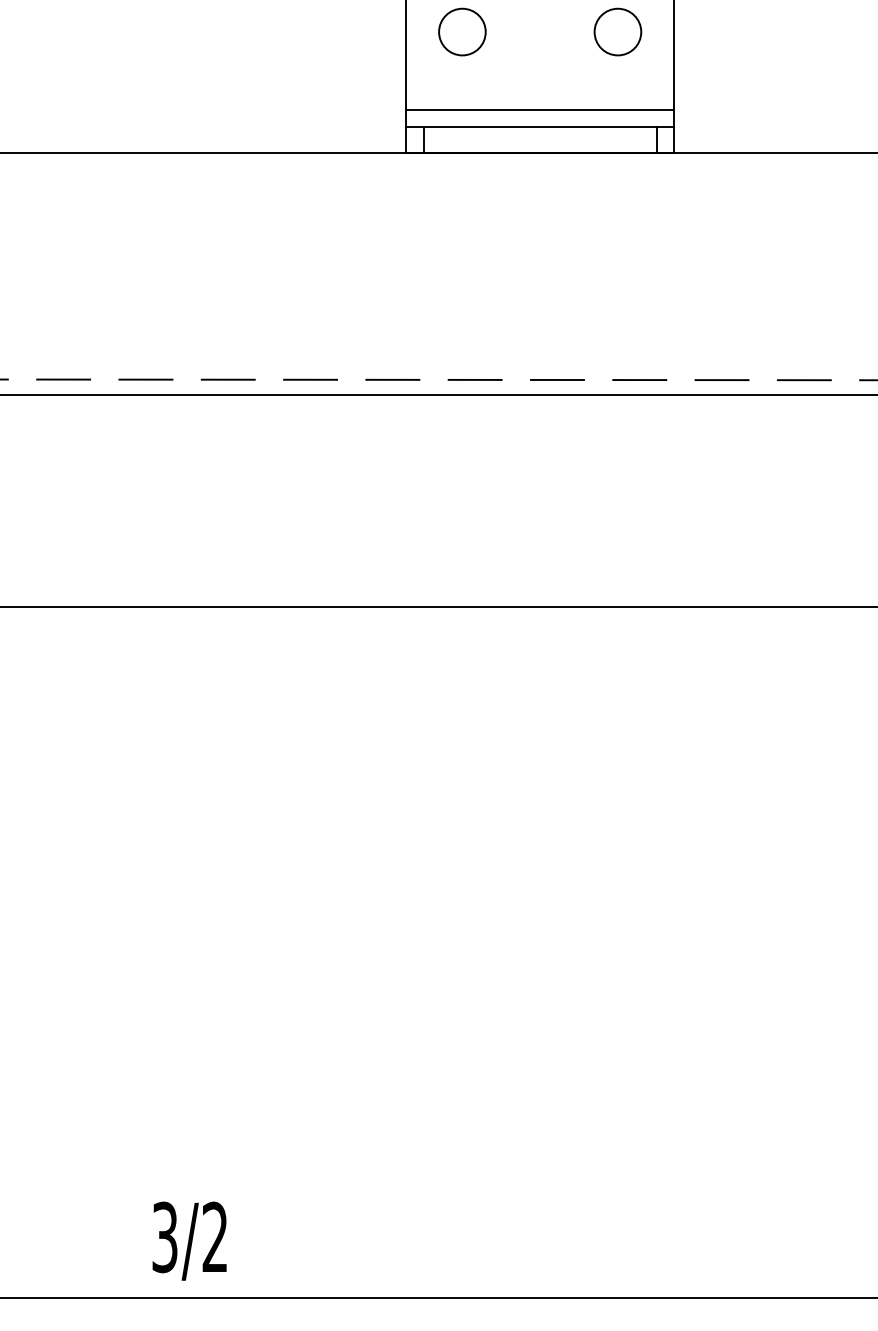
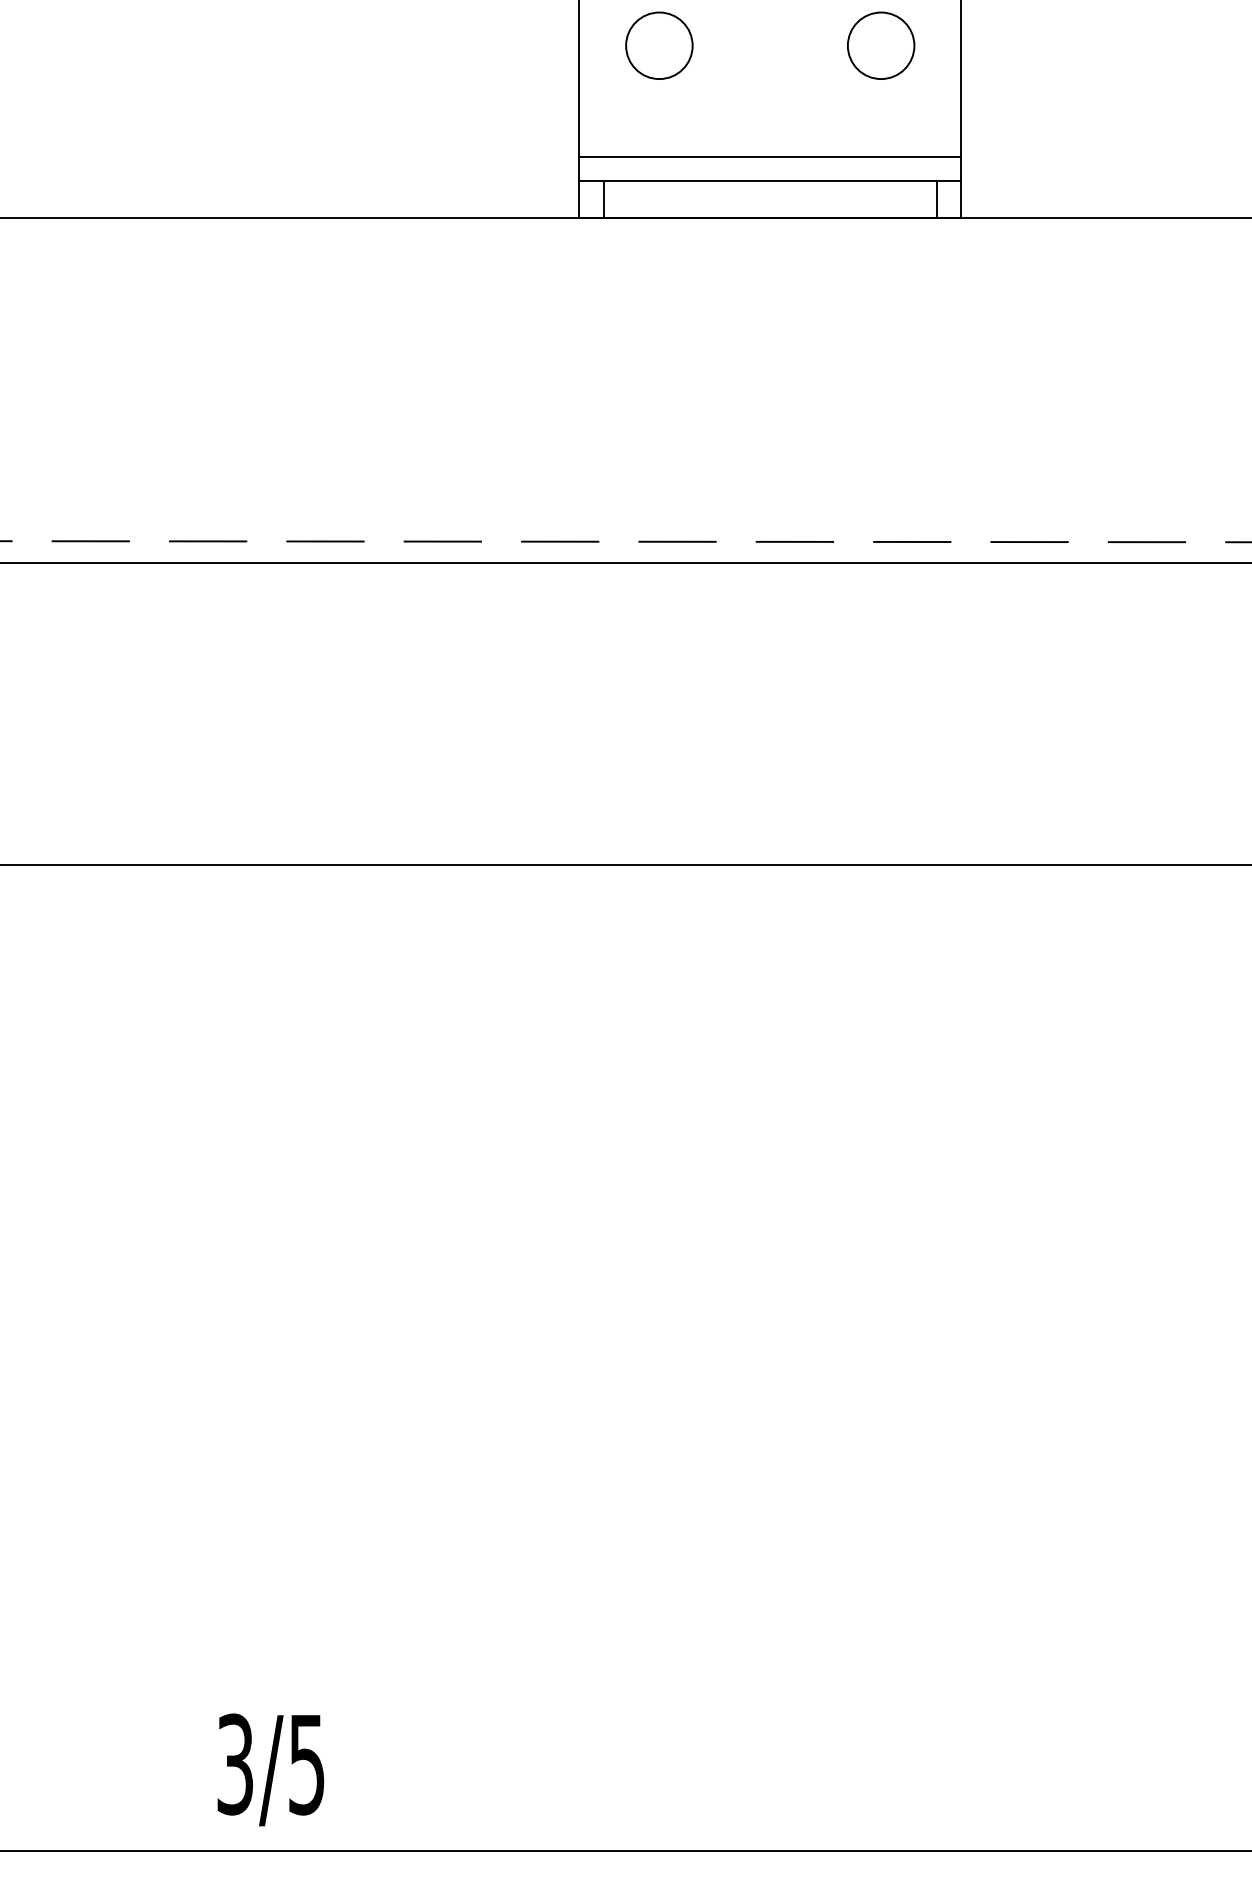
text: (214, 1237) -> (306, 1764), 3/2 -> 3/5

